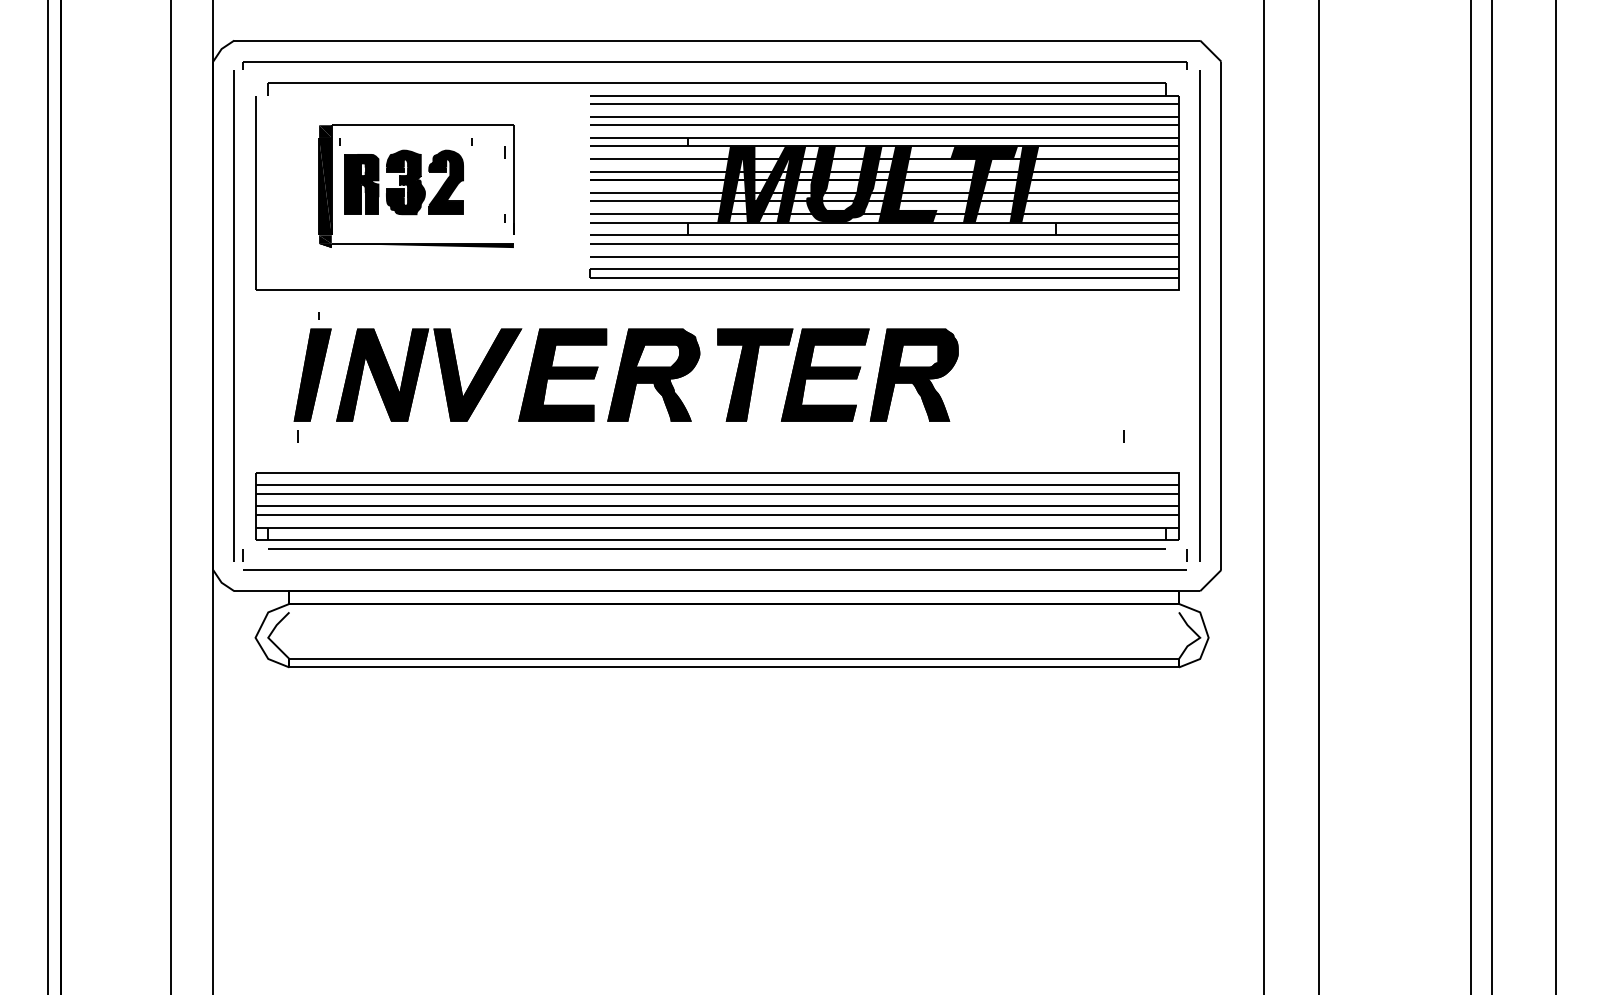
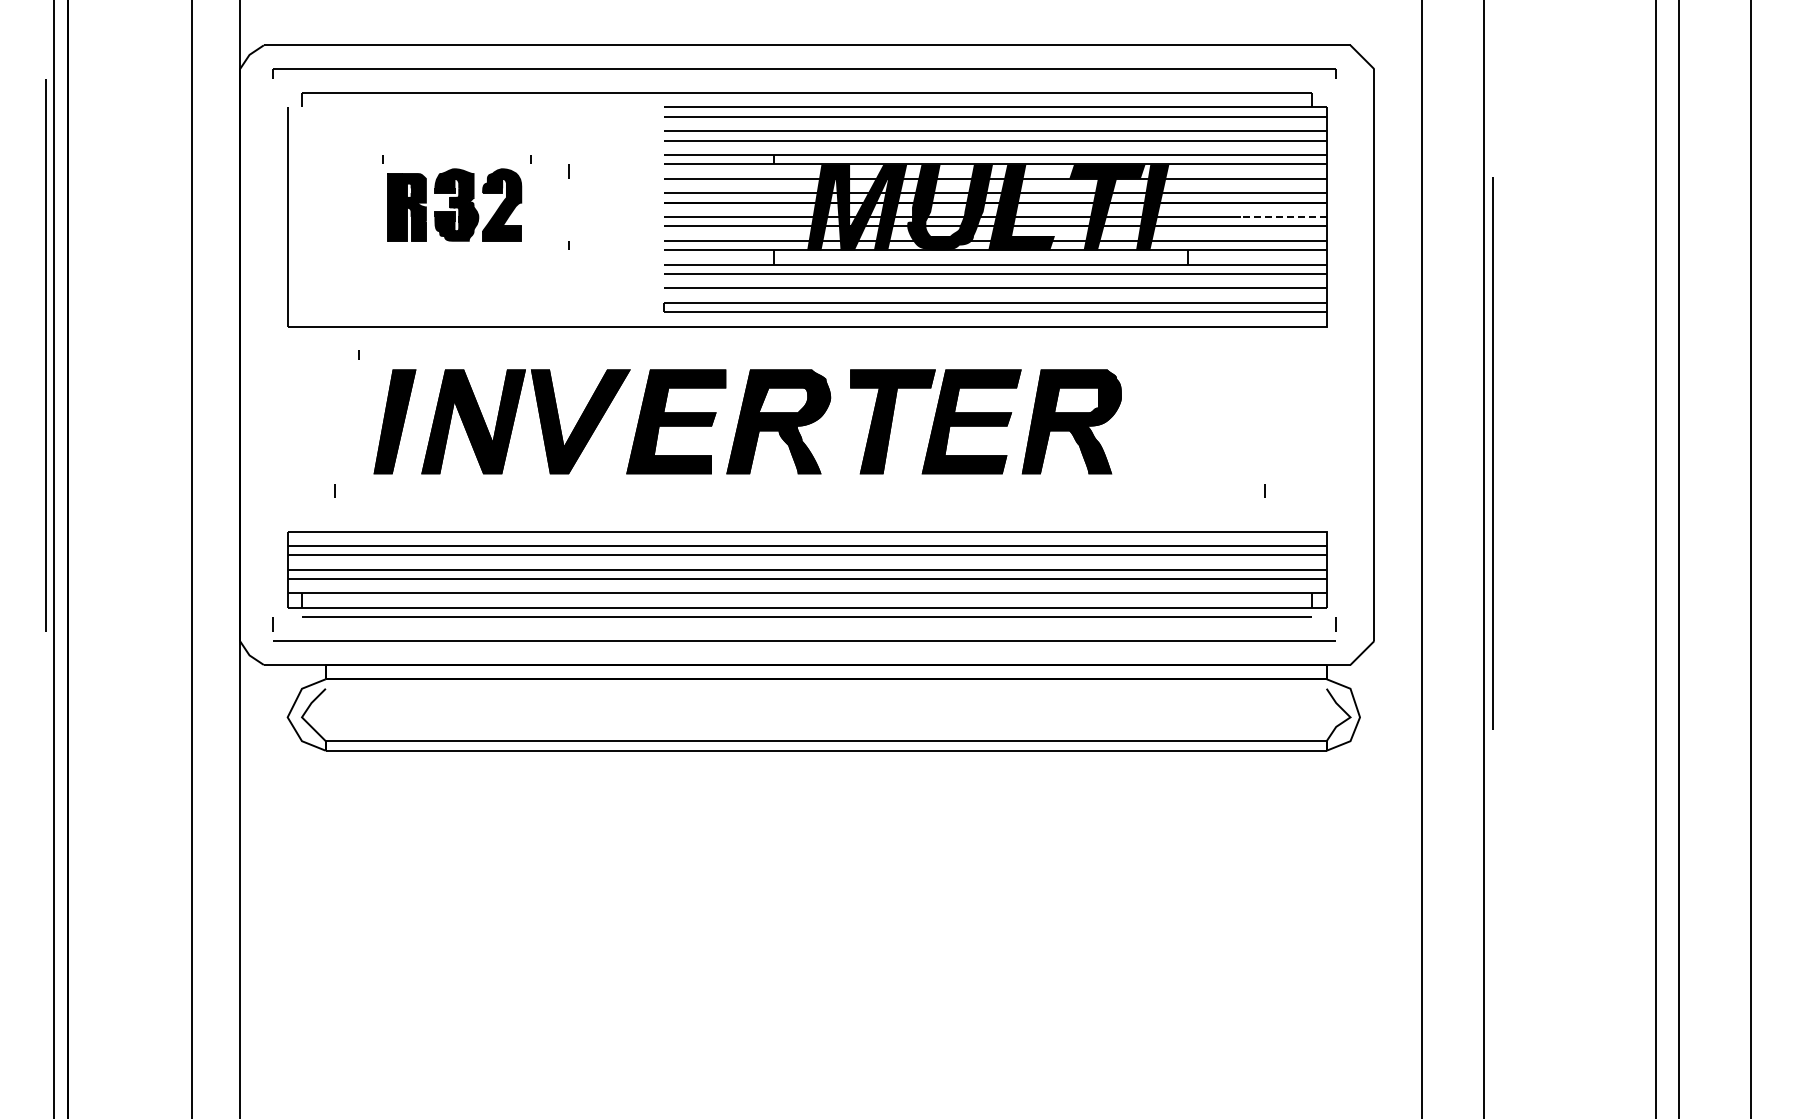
line: (1140, 192) -> (1283, 216), solid -> dashed
part: (416, 243) -> (468, 273), removed
line: (234, 316) -> (45, 355), moved
line: (1200, 316) -> (1492, 453), moved
part: (626, 374) -> (747, 421), moved

